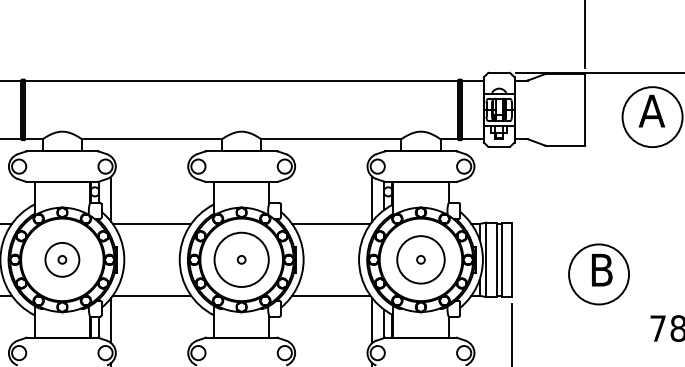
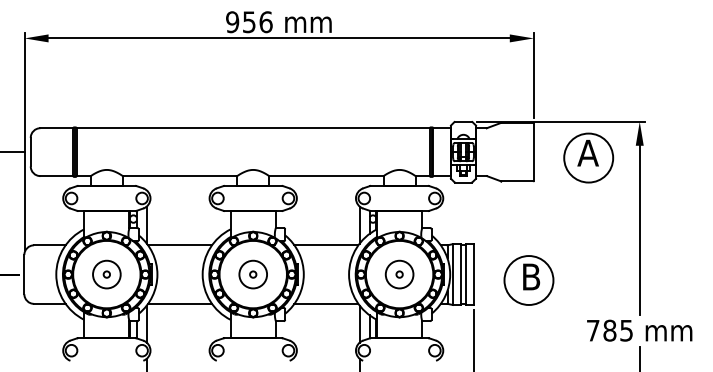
circle: (241, 259) -> (253, 274), size x0.62
circle: (420, 259) -> (399, 274), size x0.71
part: (598, 274) -> (528, 280), moved

